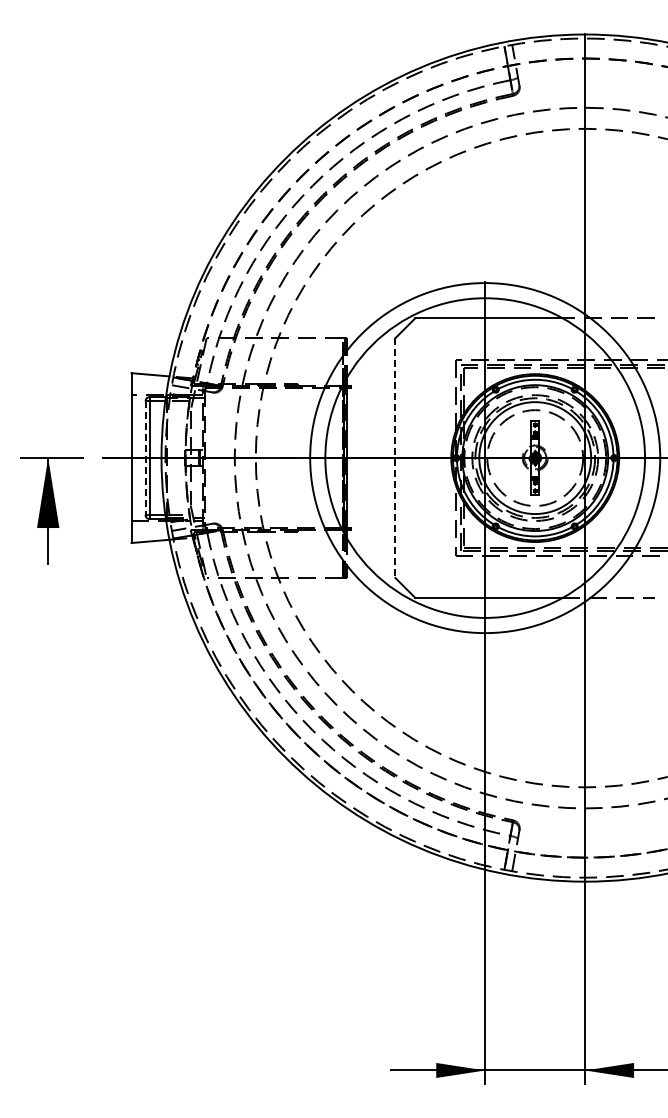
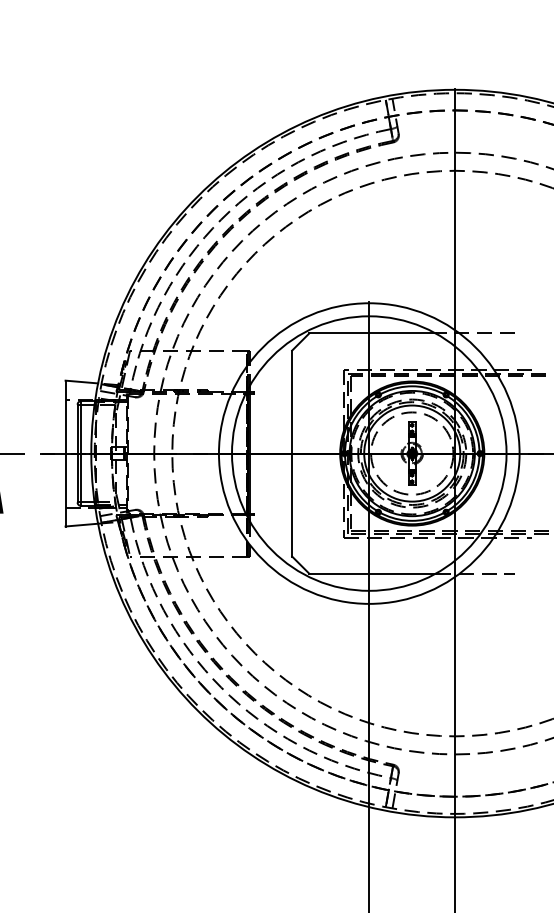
line: (145, 458) -> (77, 453), dashed -> solid
line: (395, 458) -> (292, 453), dashed -> solid

